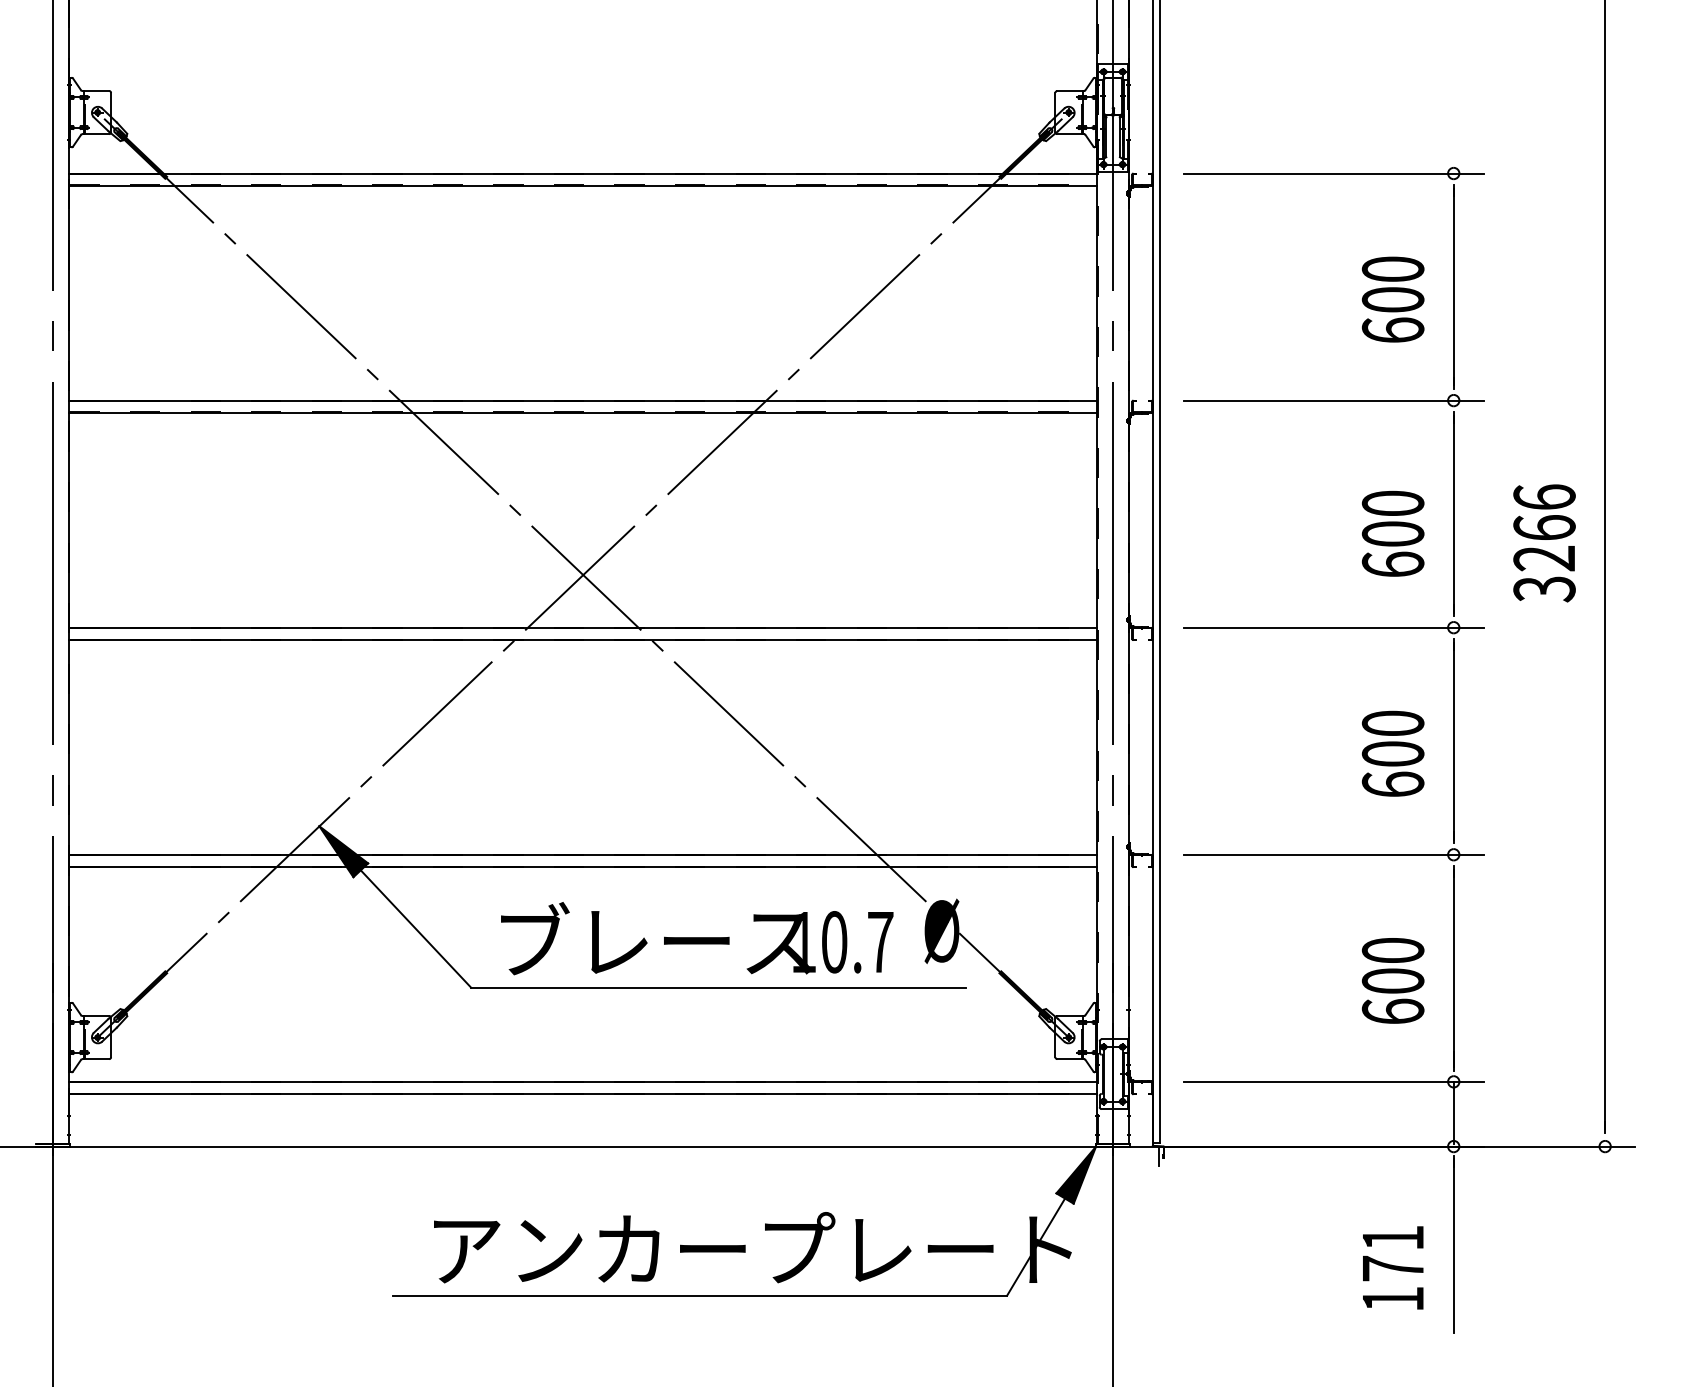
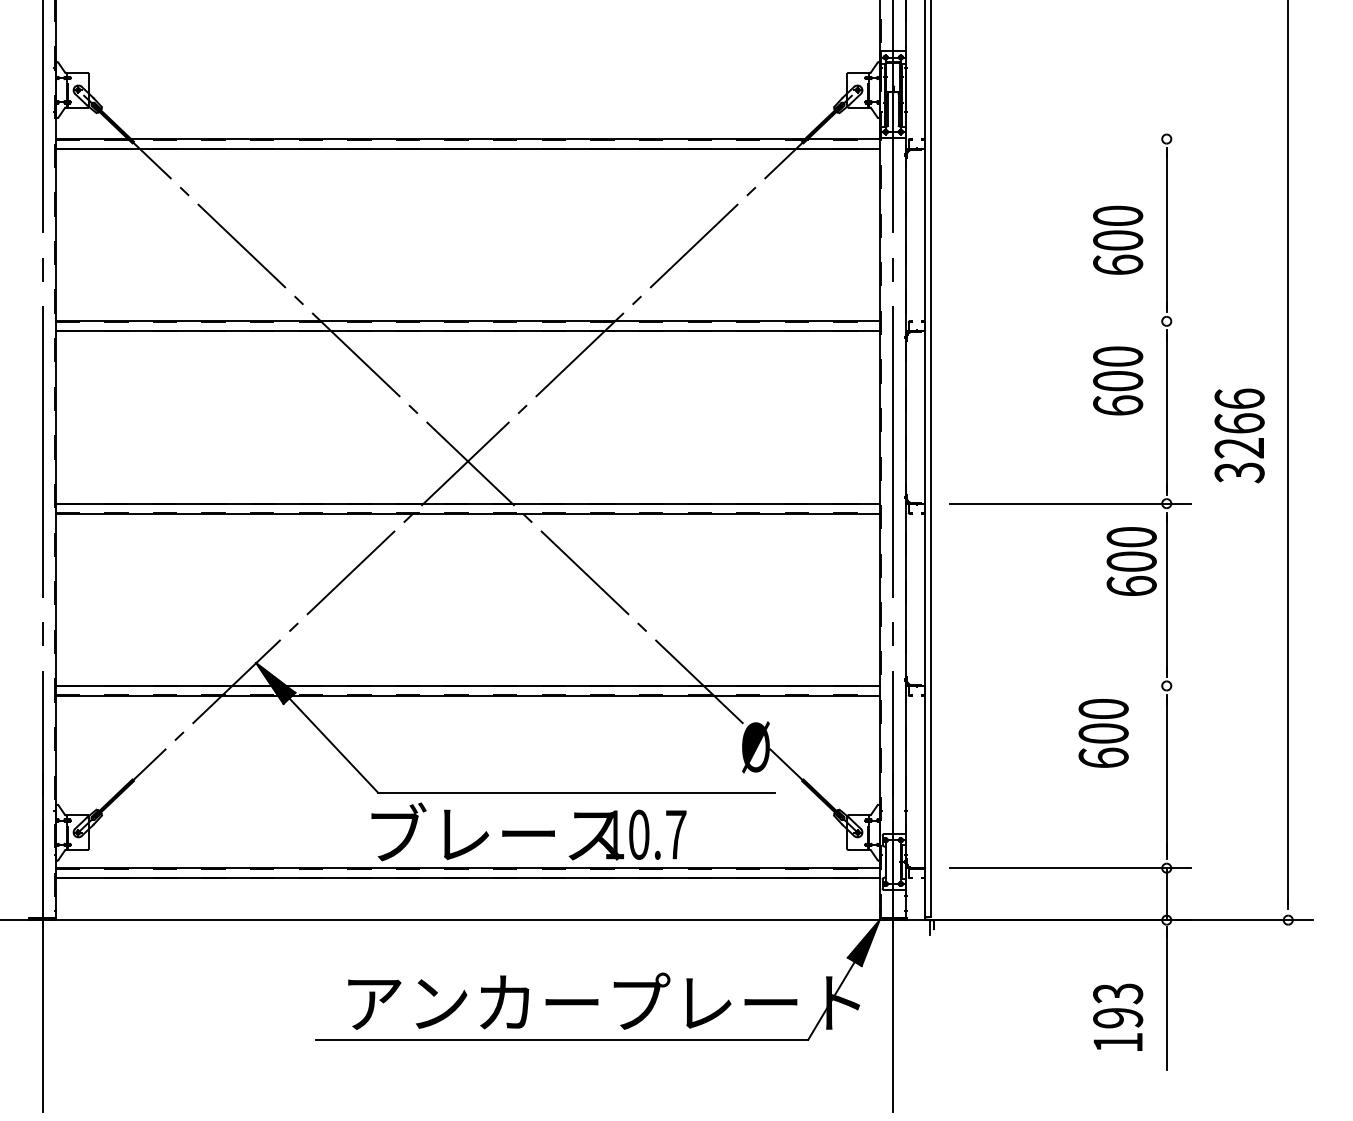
line: (1333, 173) -> (1070, 139), removed
line: (1333, 400) -> (1070, 321), removed
text: (1392, 533) -> (1117, 380), moved
text: (1392, 753) -> (1131, 561), moved
line: (1333, 854) -> (1070, 685), removed
text: (697, 938) -> (529, 831), moved
text: (1392, 980) -> (1103, 733), moved
text: (1392, 1253) -> (1117, 1005), 171 -> 193

